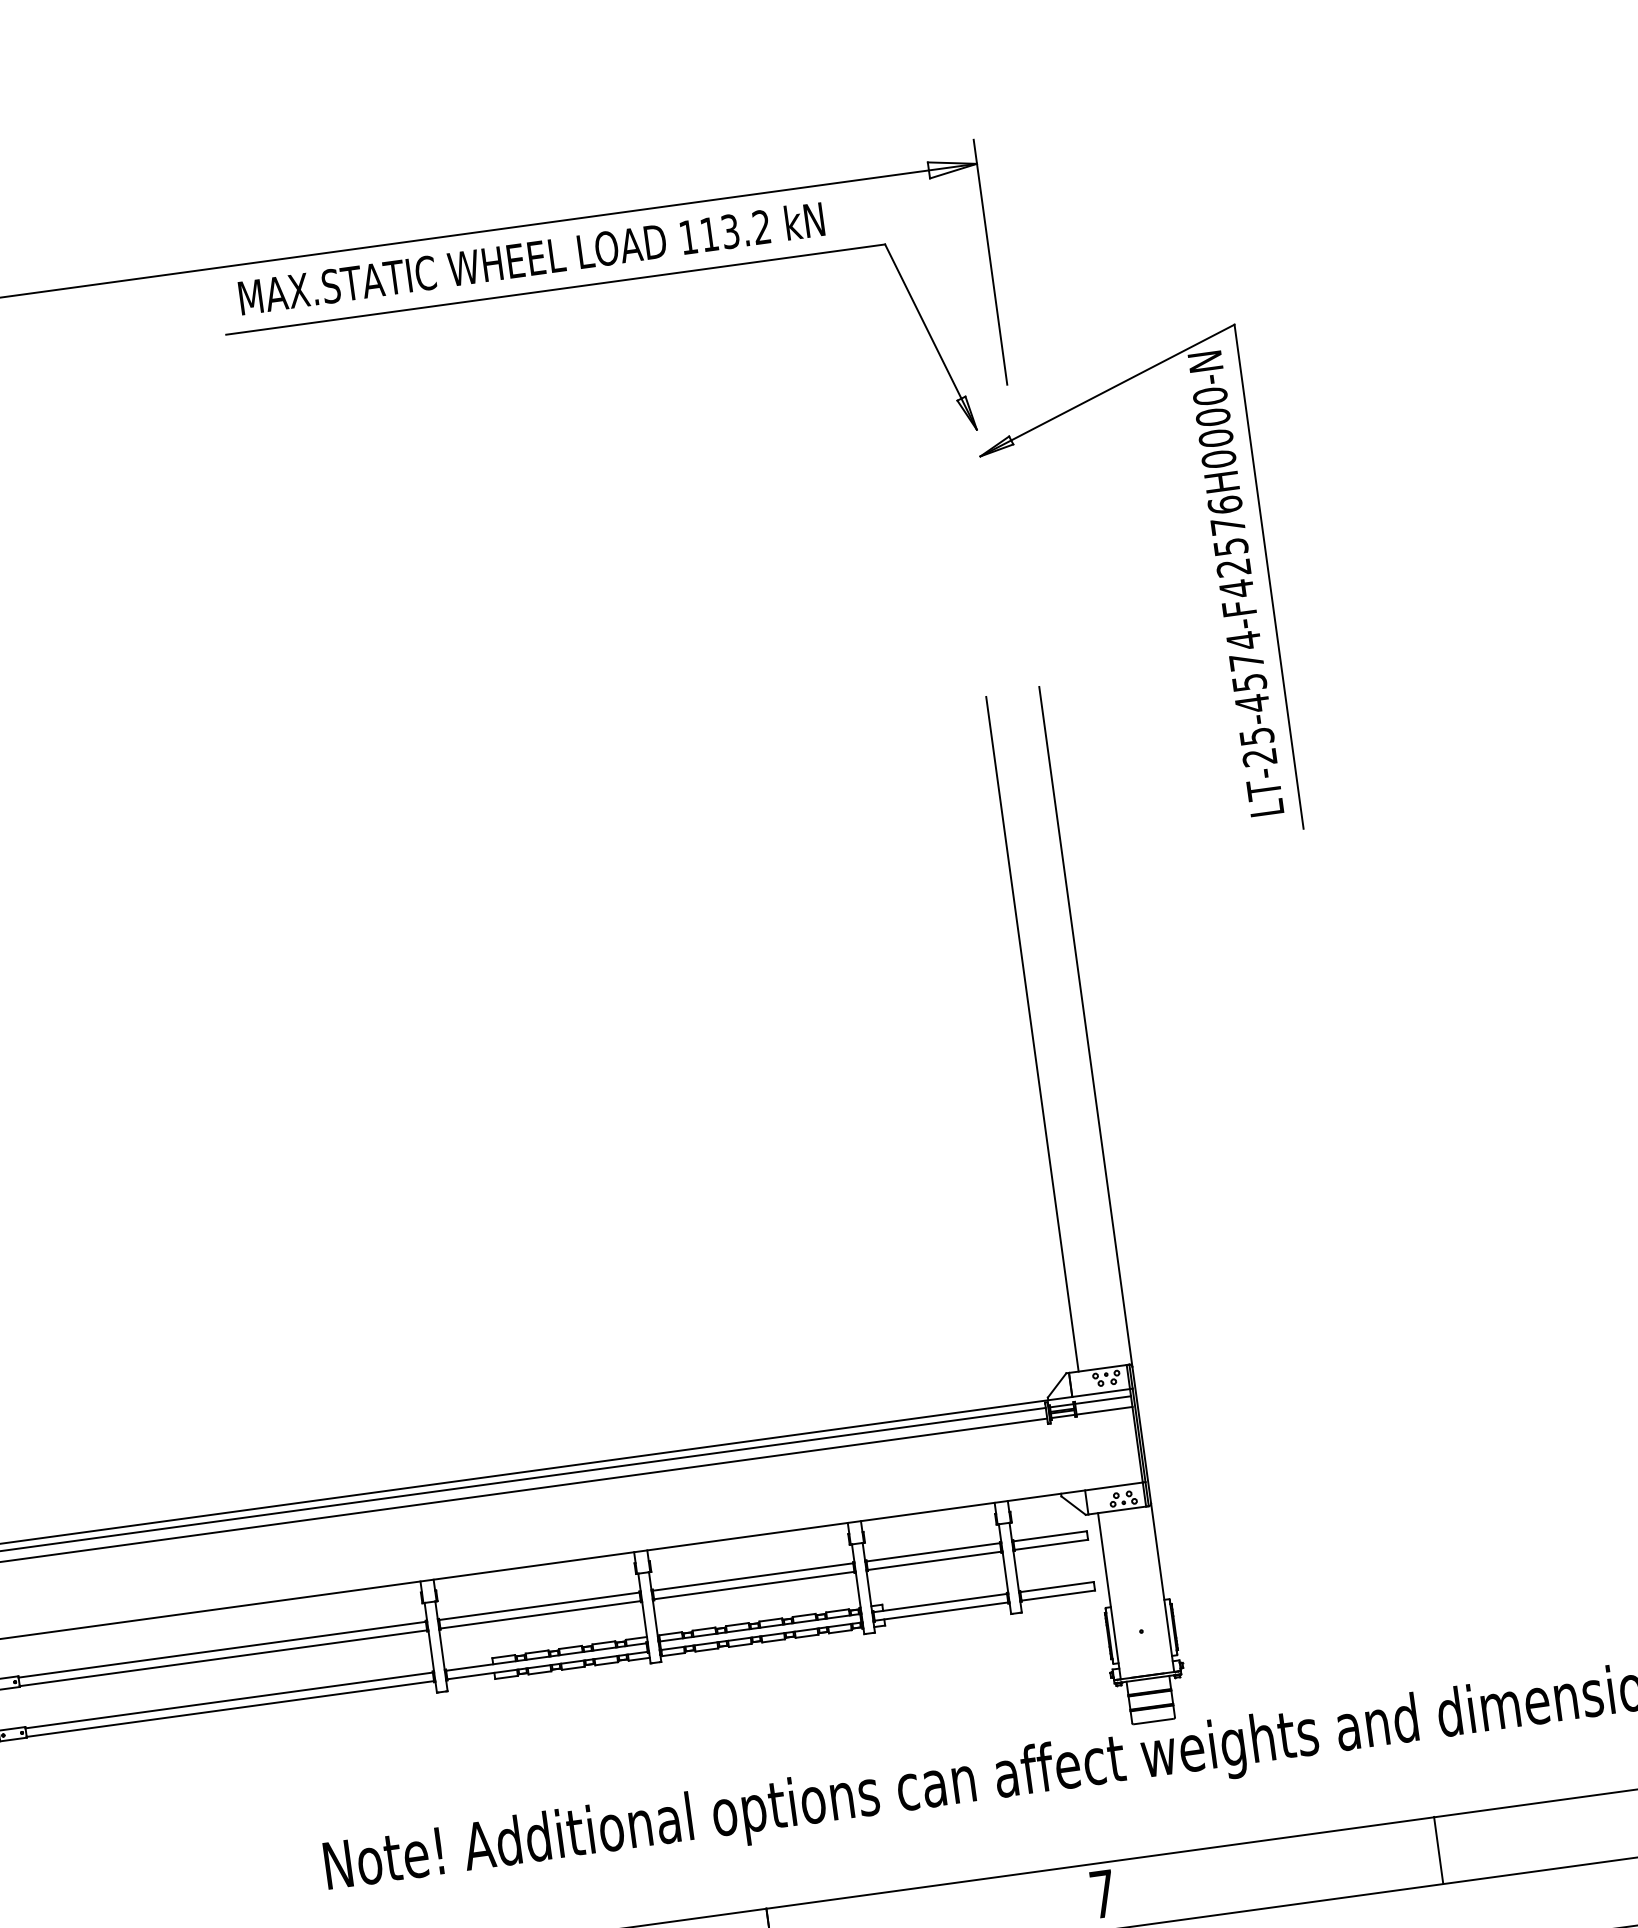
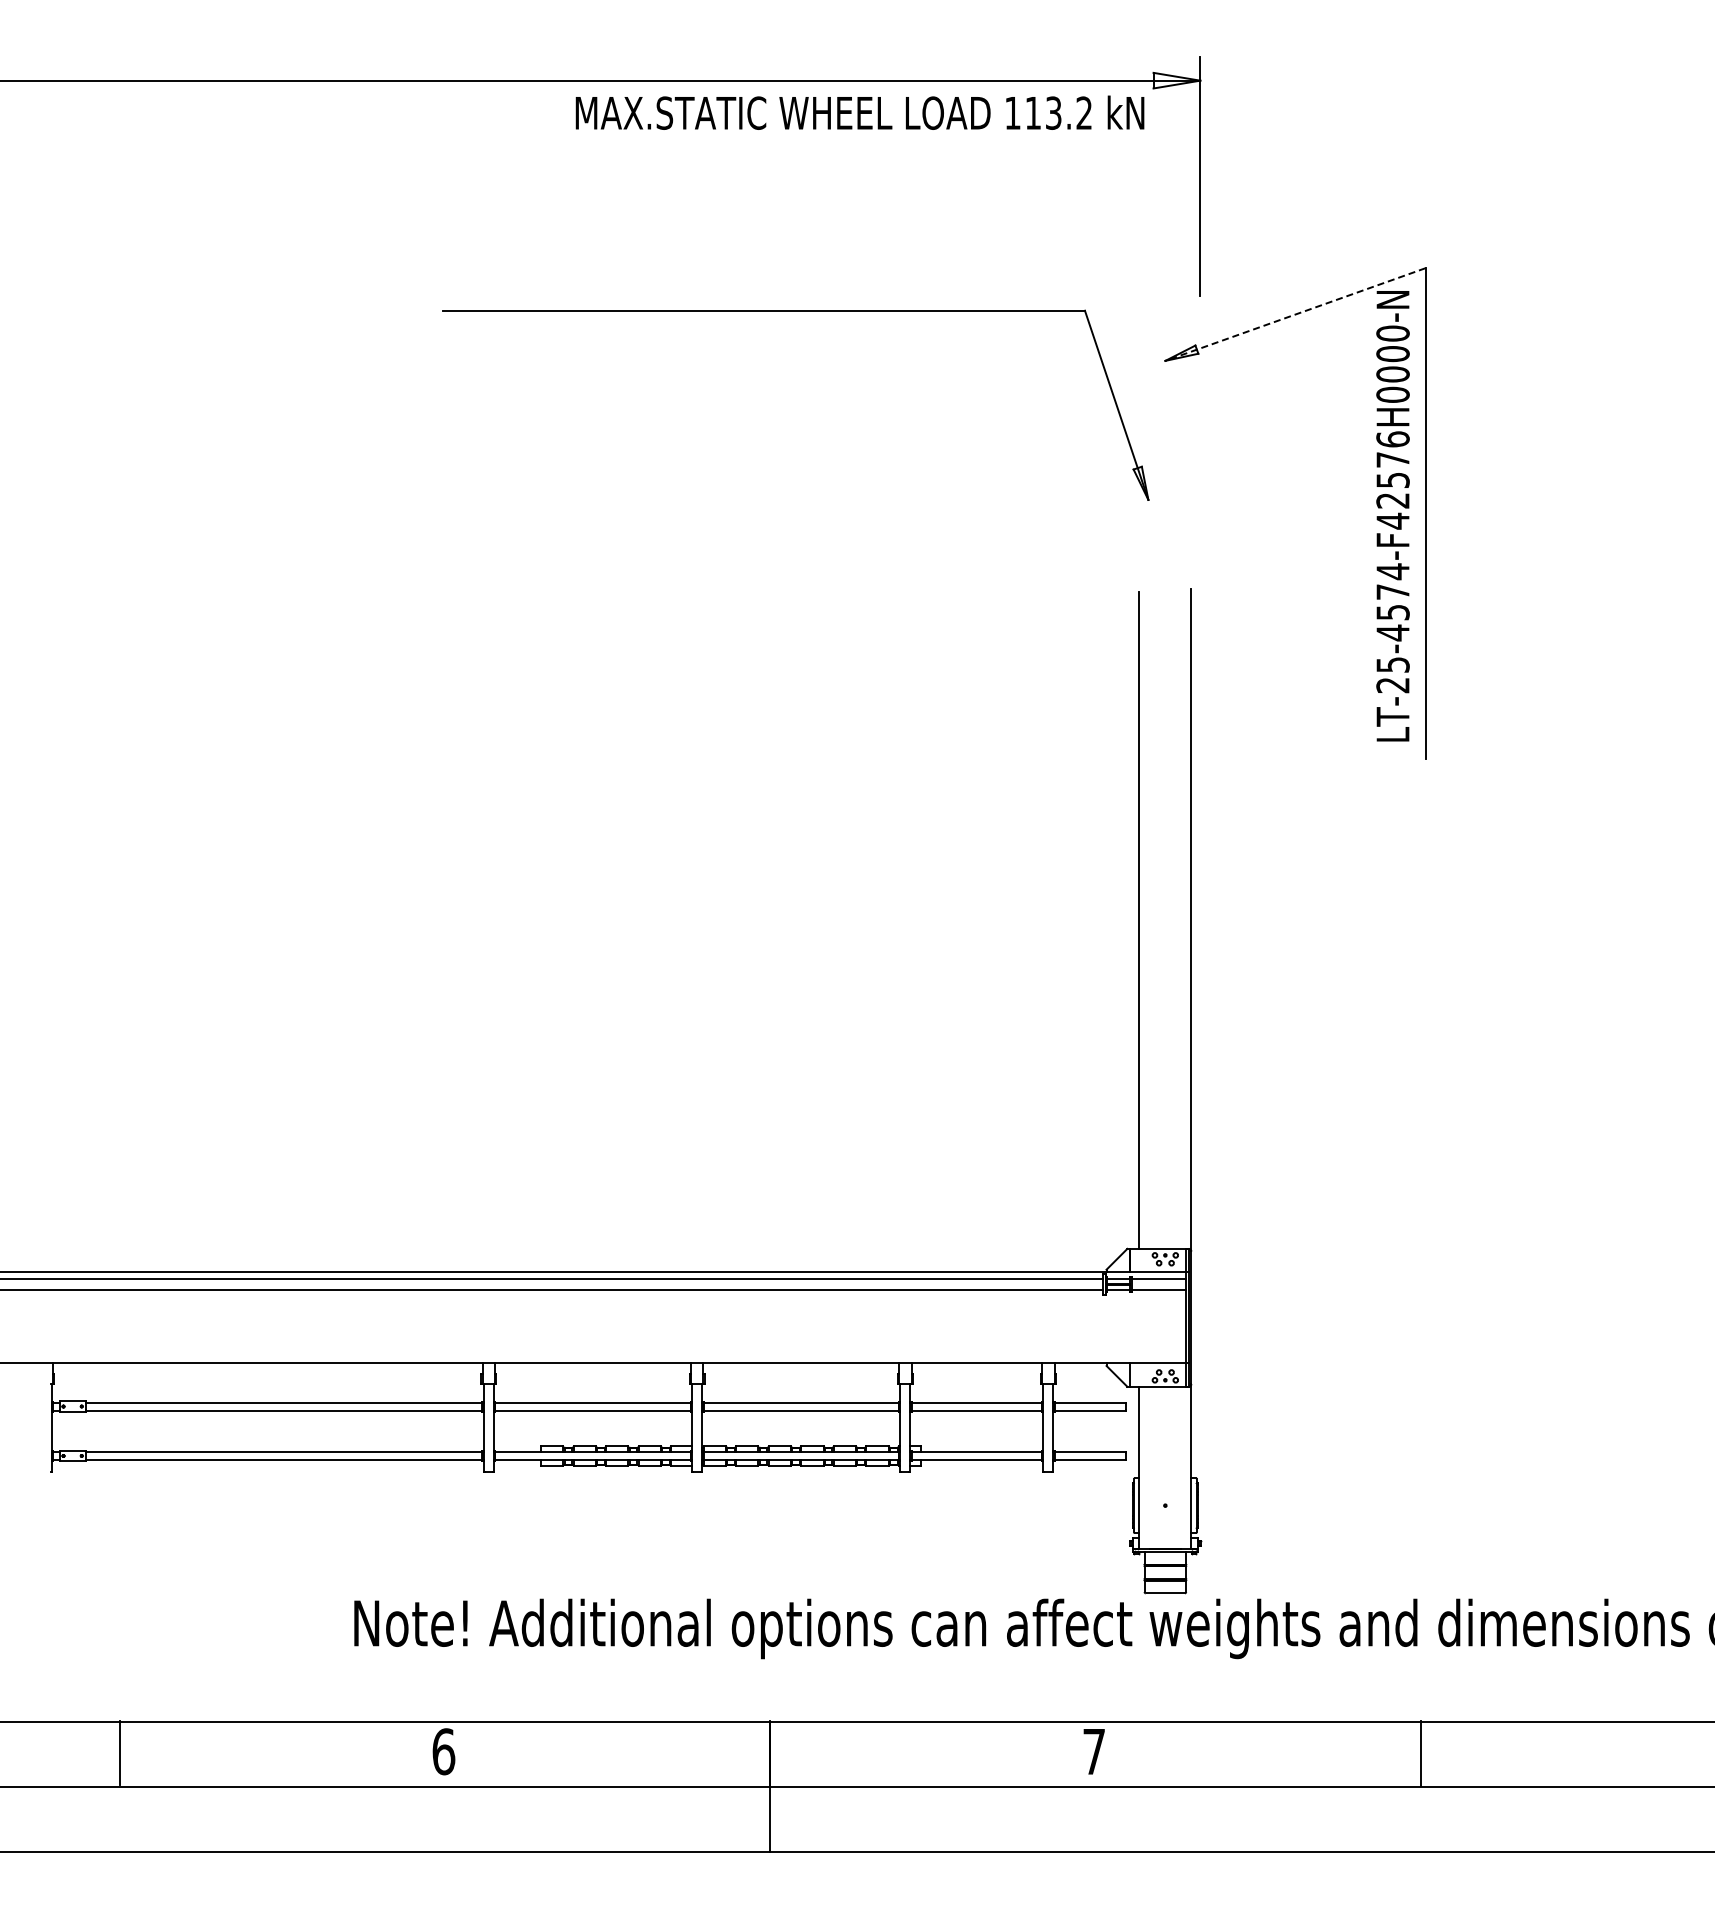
text: (530, 258) -> (859, 112), moved
part: (588, 285) -> (795, 311), moved
line: (1107, 390) -> (1295, 314), solid -> dashed

